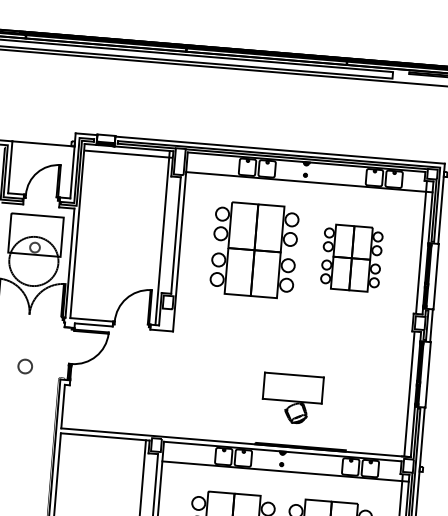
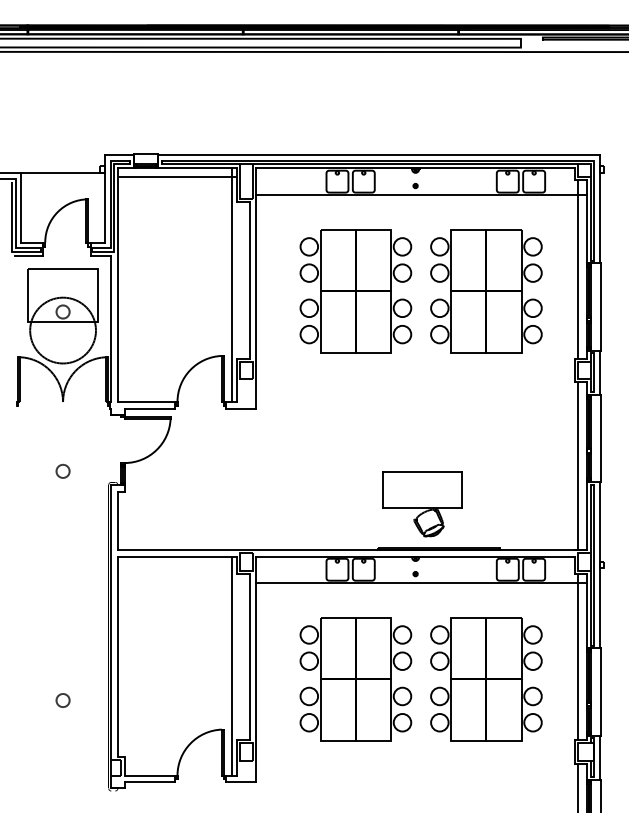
part: (351, 258) -> (486, 291), size x1.43
circle: (24, 365) -> (62, 470), size x0.71
part: (292, 398) -> (422, 504), moved

